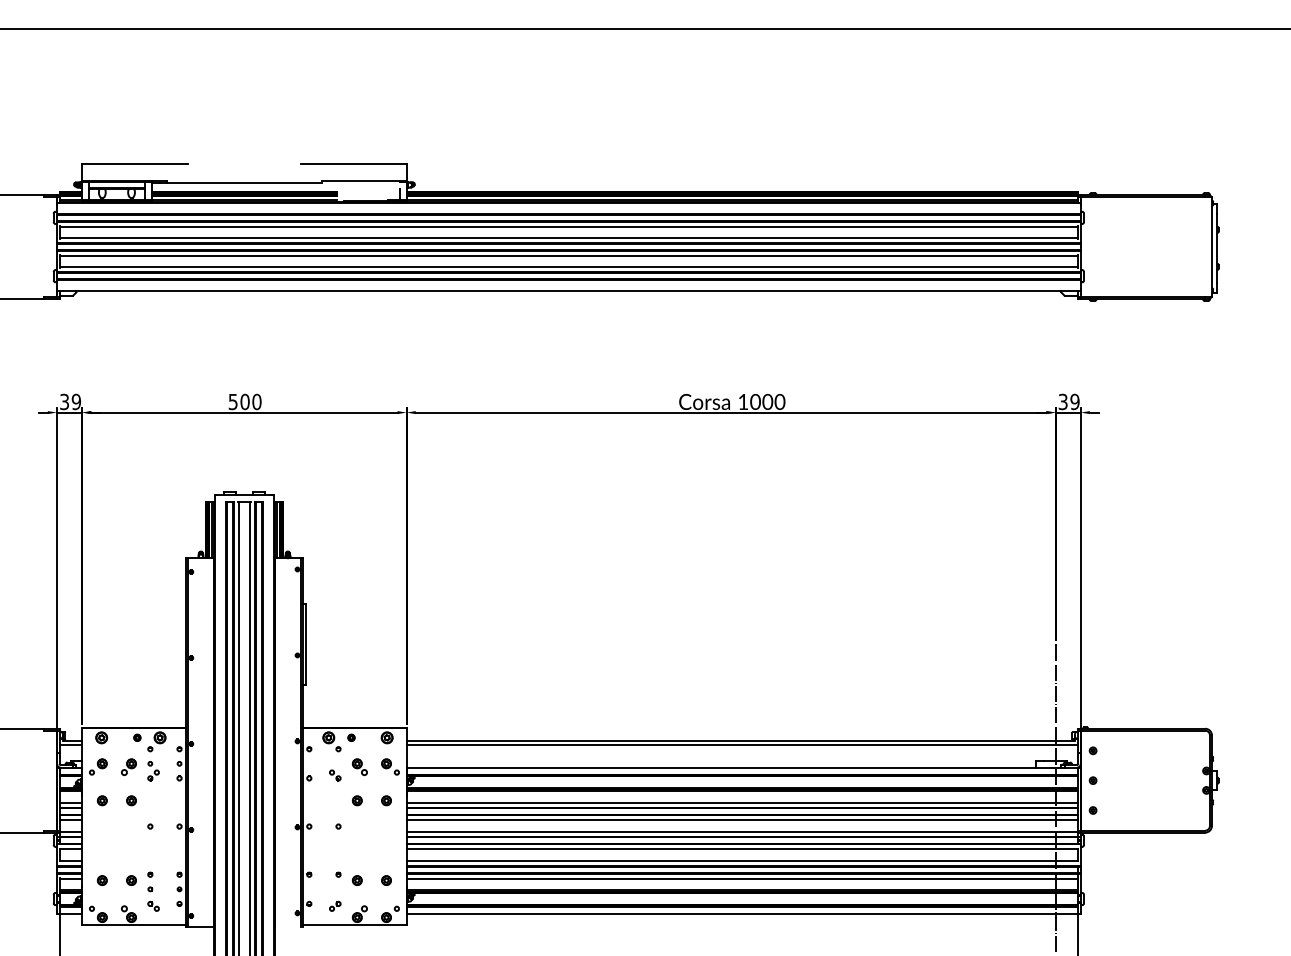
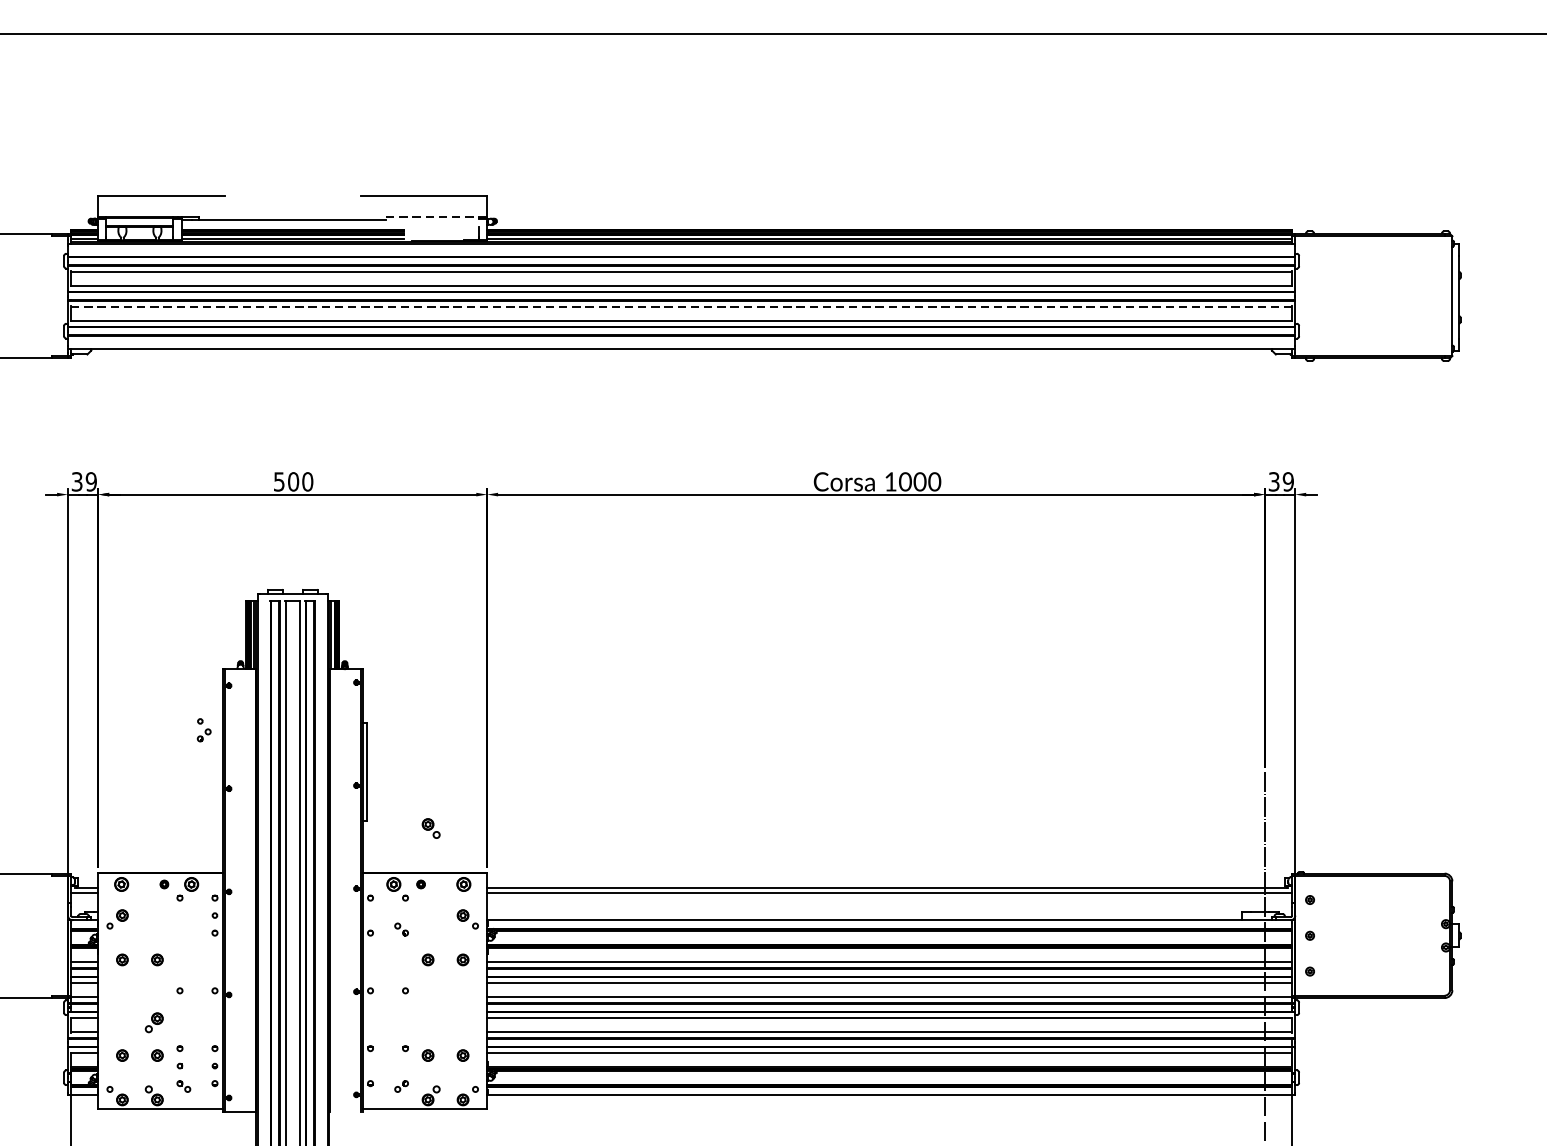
line: (364, 181) -> (436, 217), solid -> dashed
line: (569, 255) -> (682, 306), solid -> dashed
part: (128, 766) -> (153, 1021), moved
part: (359, 766) -> (430, 827), moved
part: (153, 771) -> (204, 730), moved

